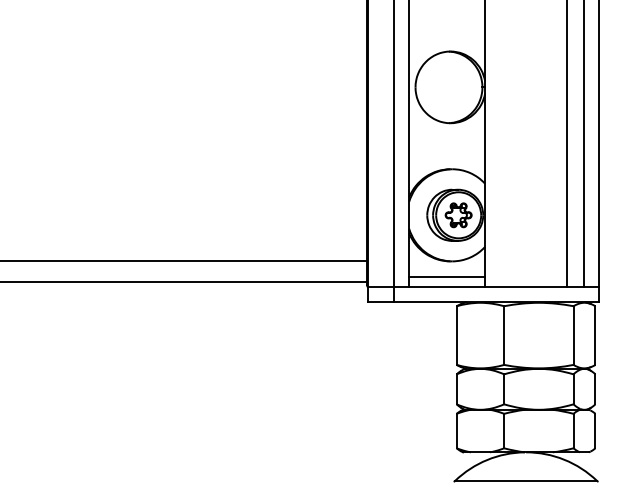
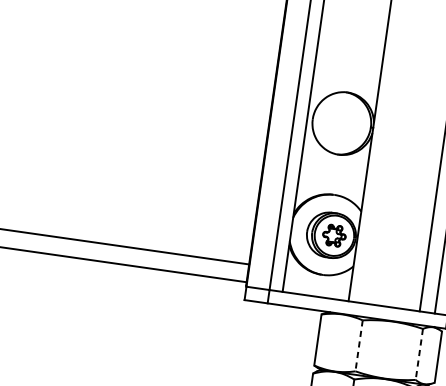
line: (447, 276) -> (317, 287), removed
line: (504, 336) -> (359, 346), solid -> dashed
line: (573, 336) -> (419, 355), solid -> dashed

